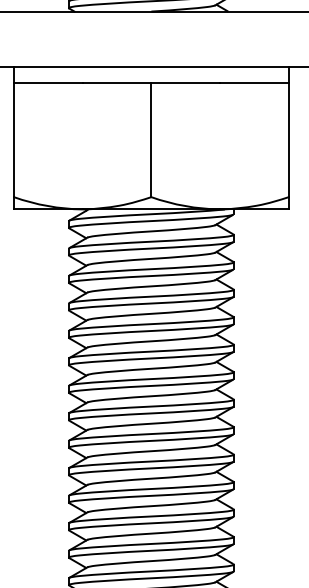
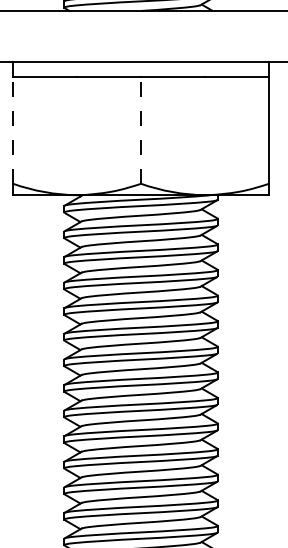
line: (14, 139) -> (13, 130), solid -> dashed
line: (151, 139) -> (141, 130), solid -> dashed

